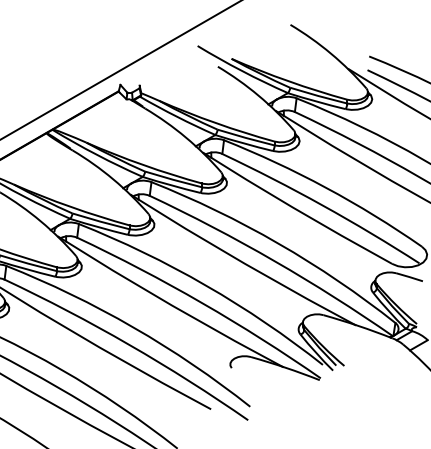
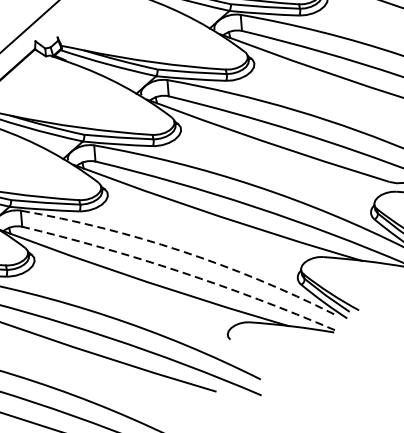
arc: (206, 285) -> (181, 250), solid -> dashed
arc: (201, 302) -> (180, 271), solid -> dashed

